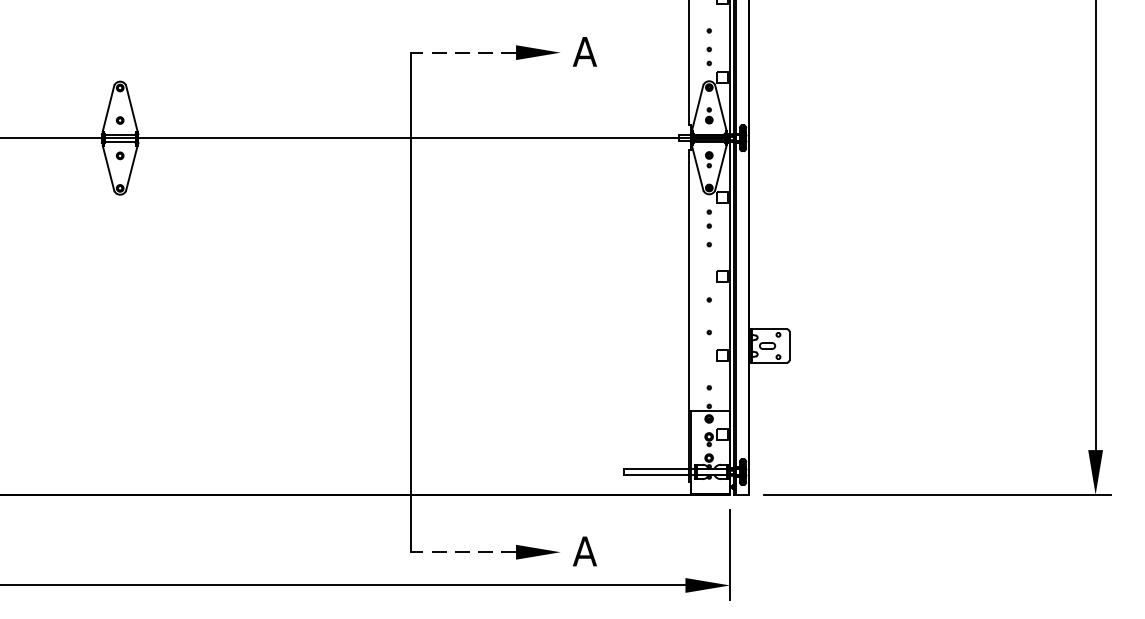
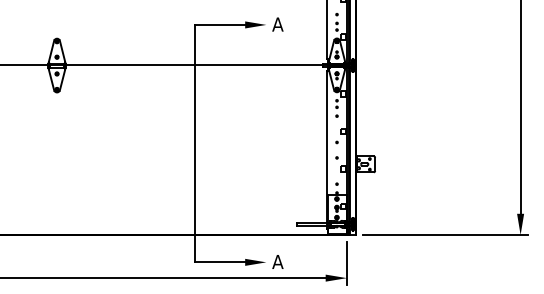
line: (464, 51) -> (220, 24), dashed -> solid
line: (464, 552) -> (220, 262), dashed -> solid

